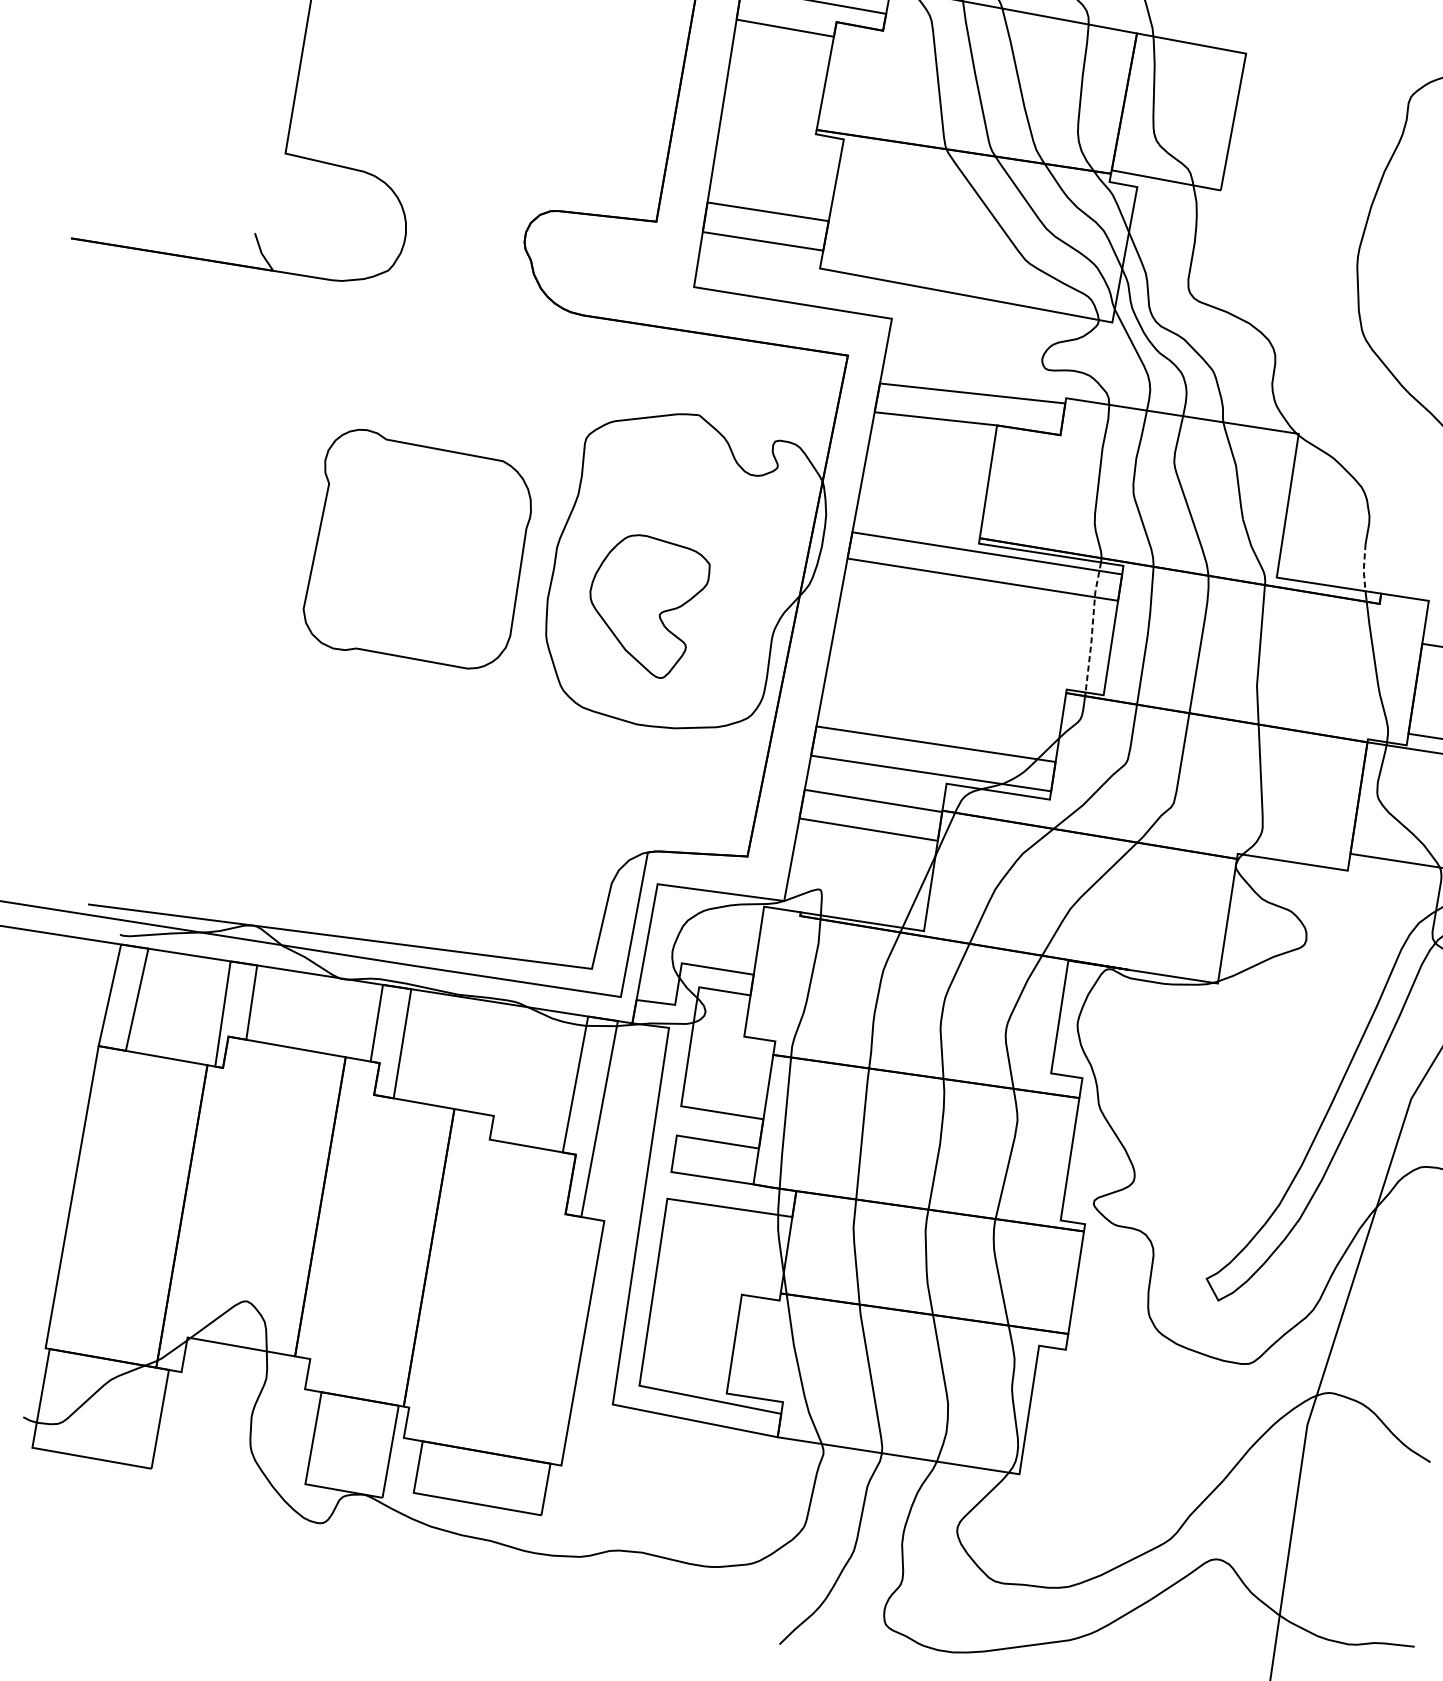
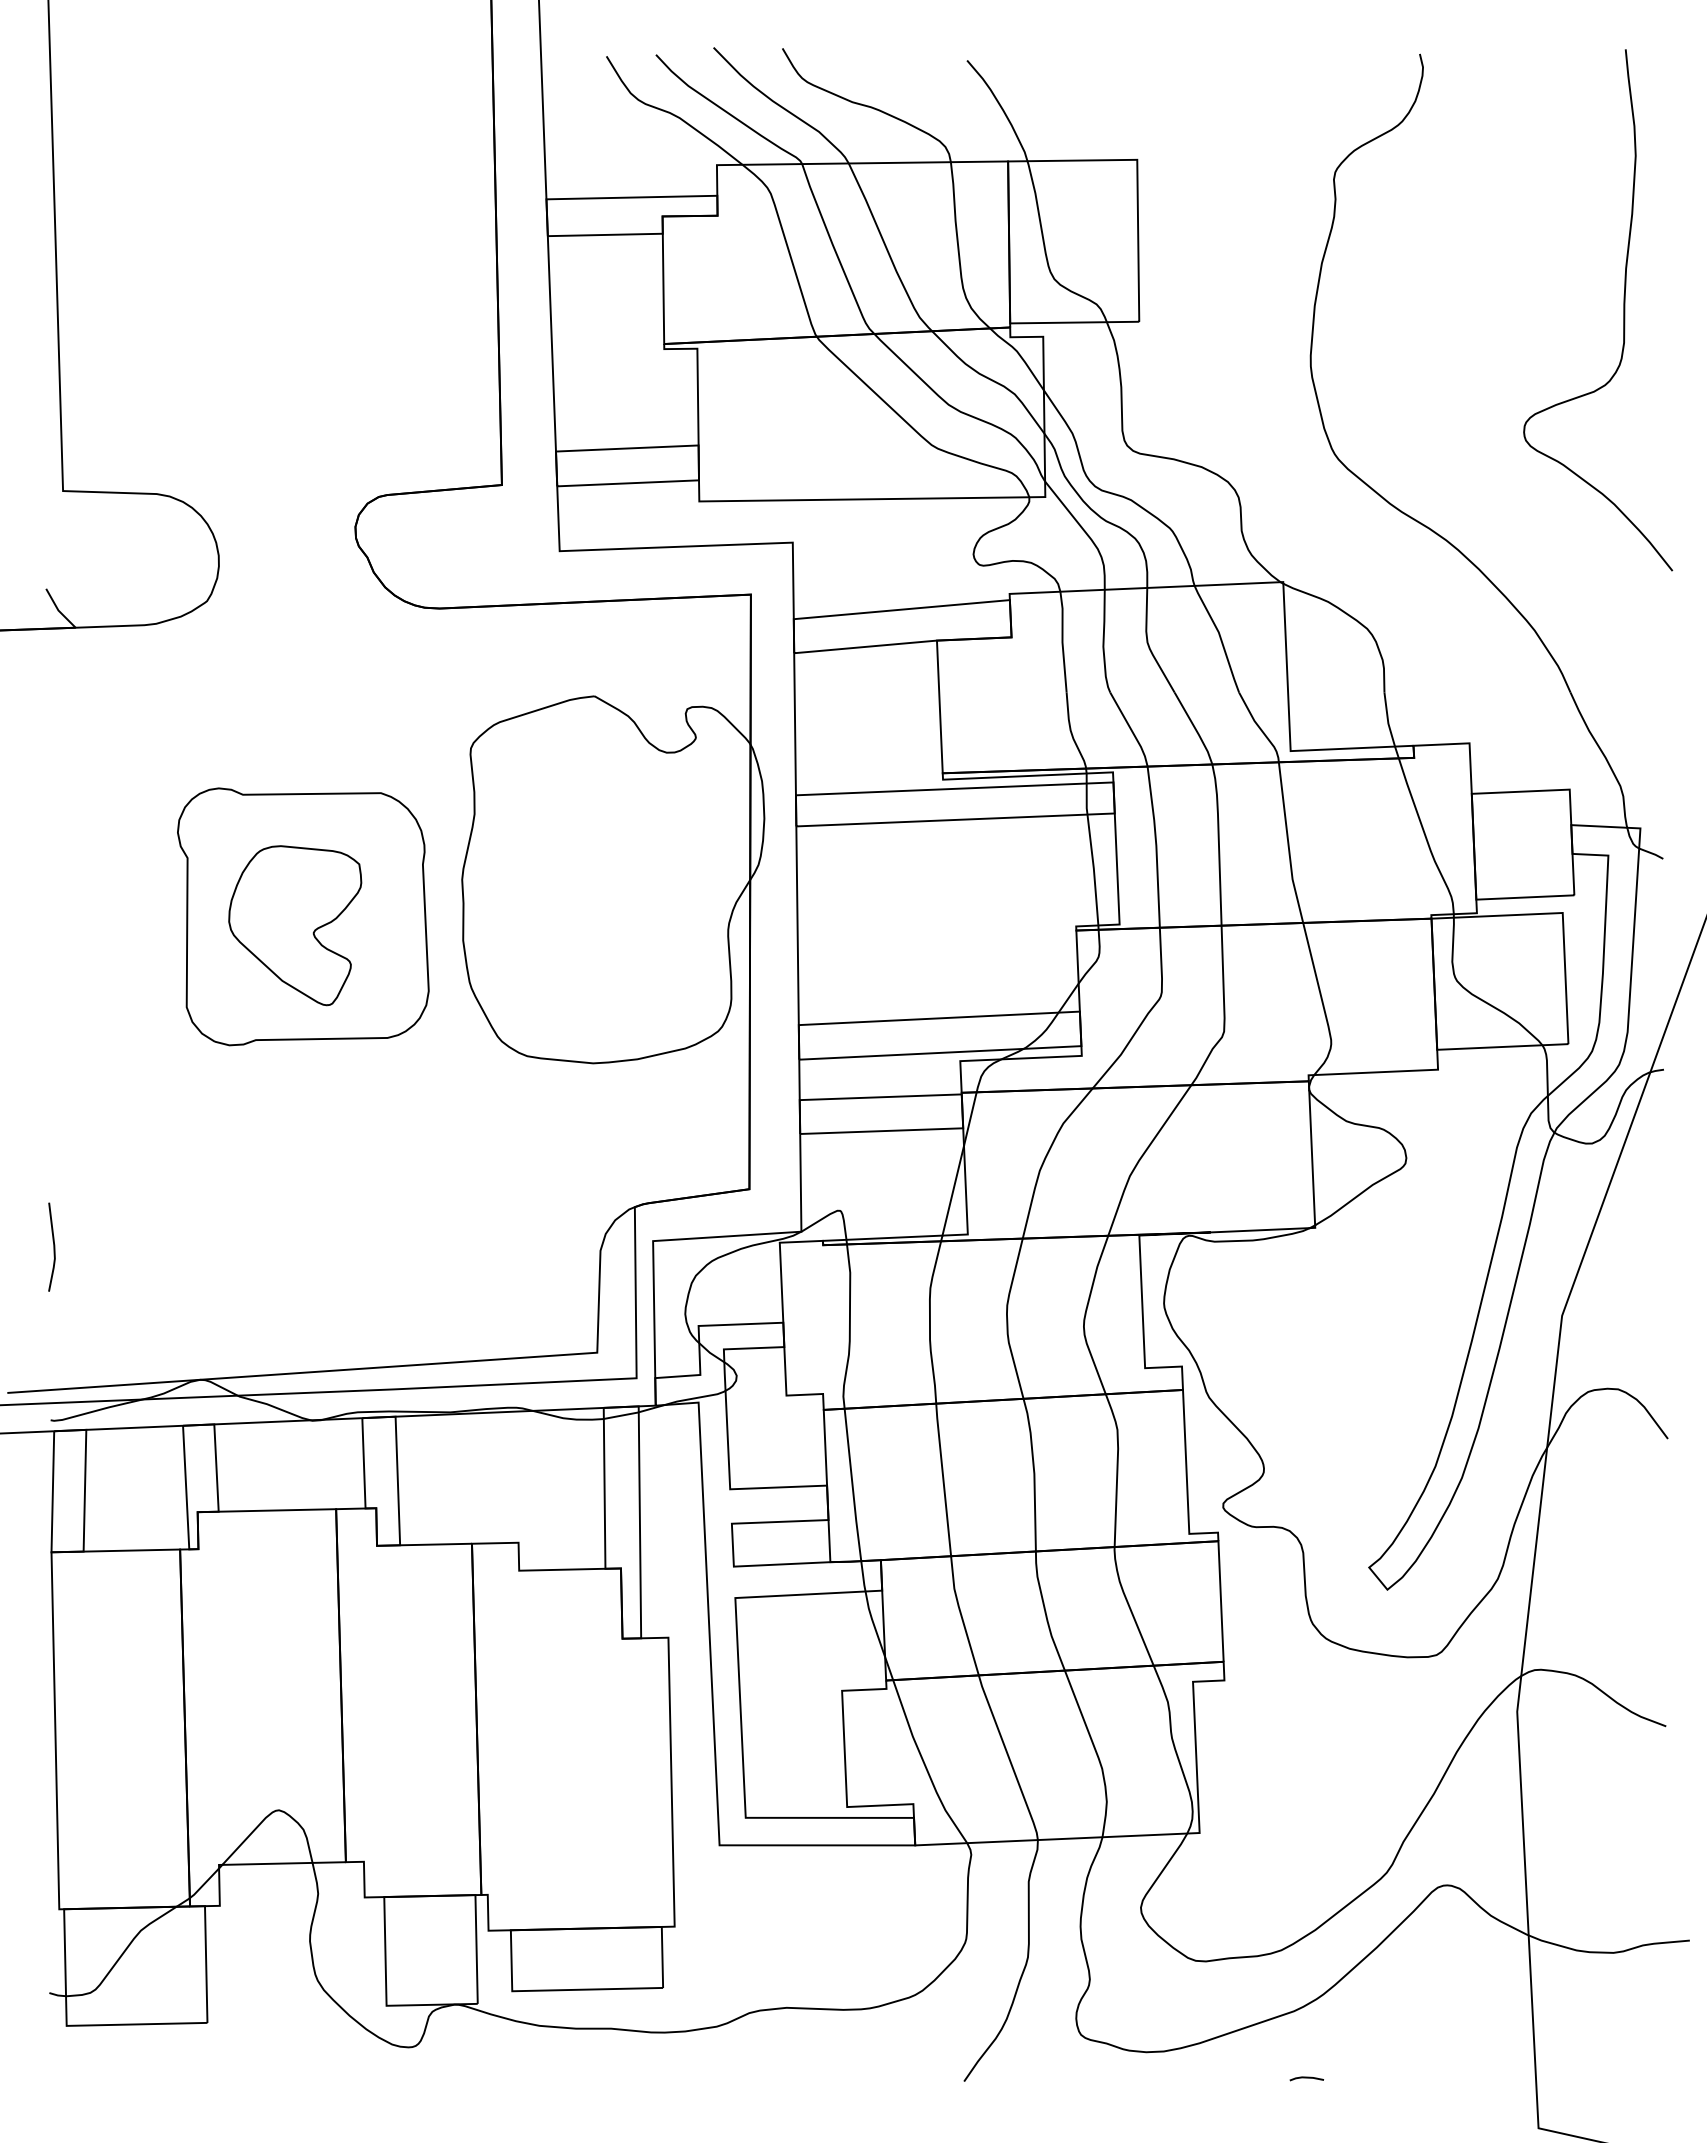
line: (1364, 568) -> (1388, 720), dashed -> solid
part: (645, 605) -> (295, 925), moved
line: (1092, 627) -> (1091, 849), dashed -> solid
line: (151, 788) -> (53, 1246), added

